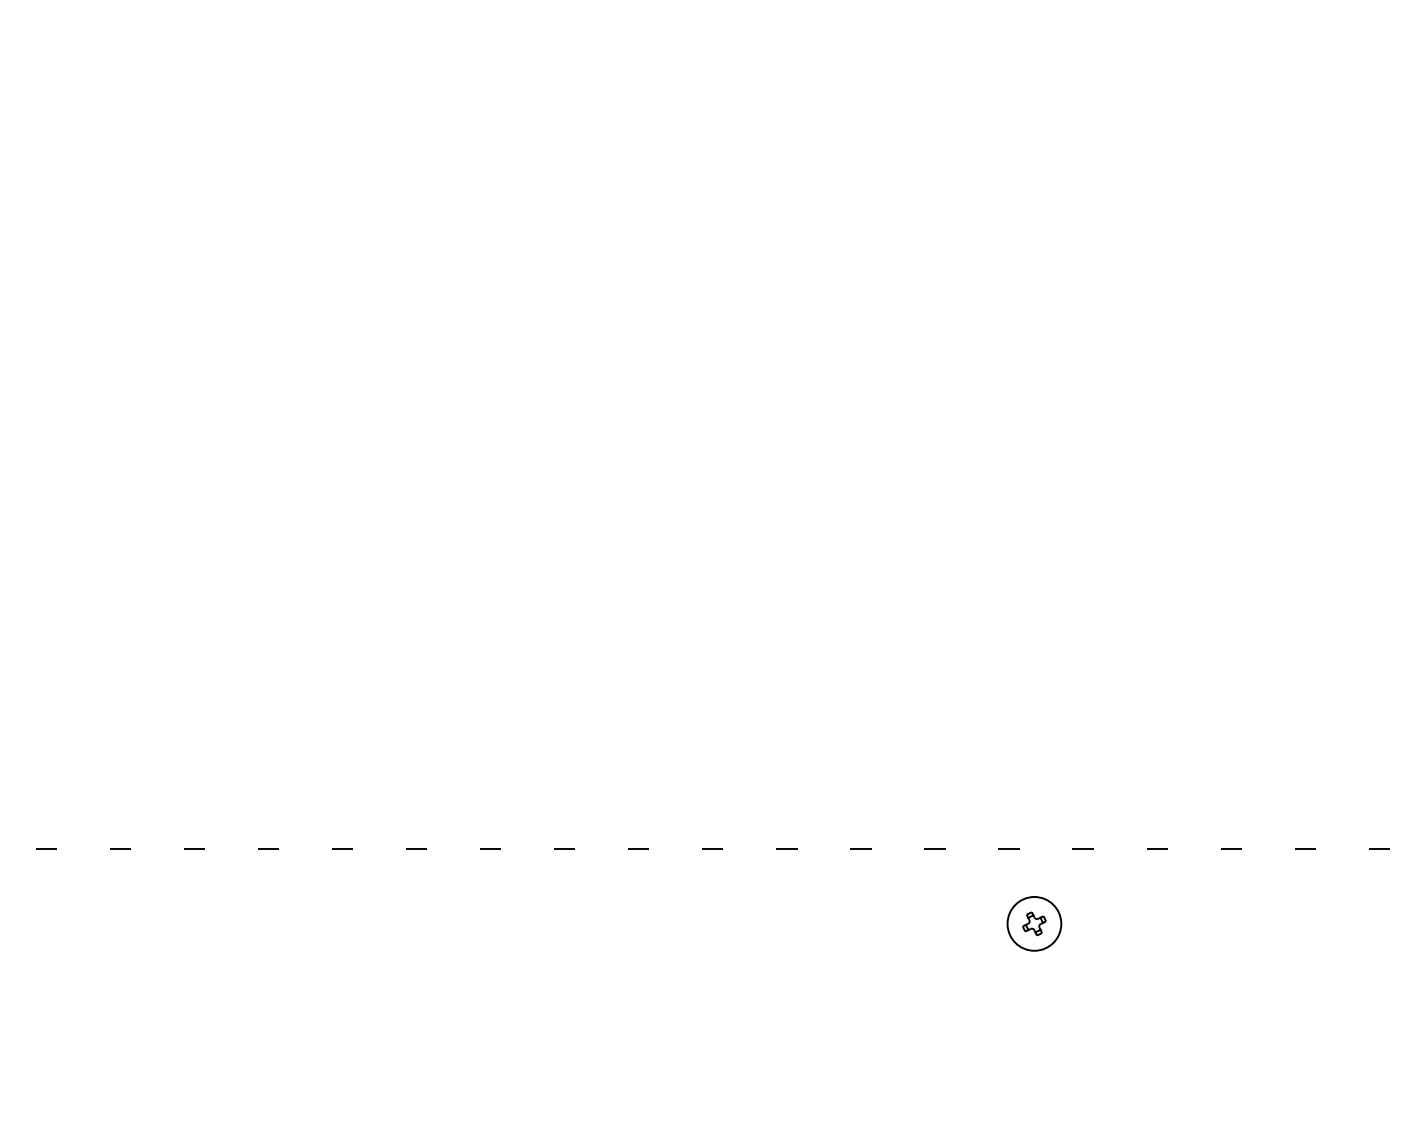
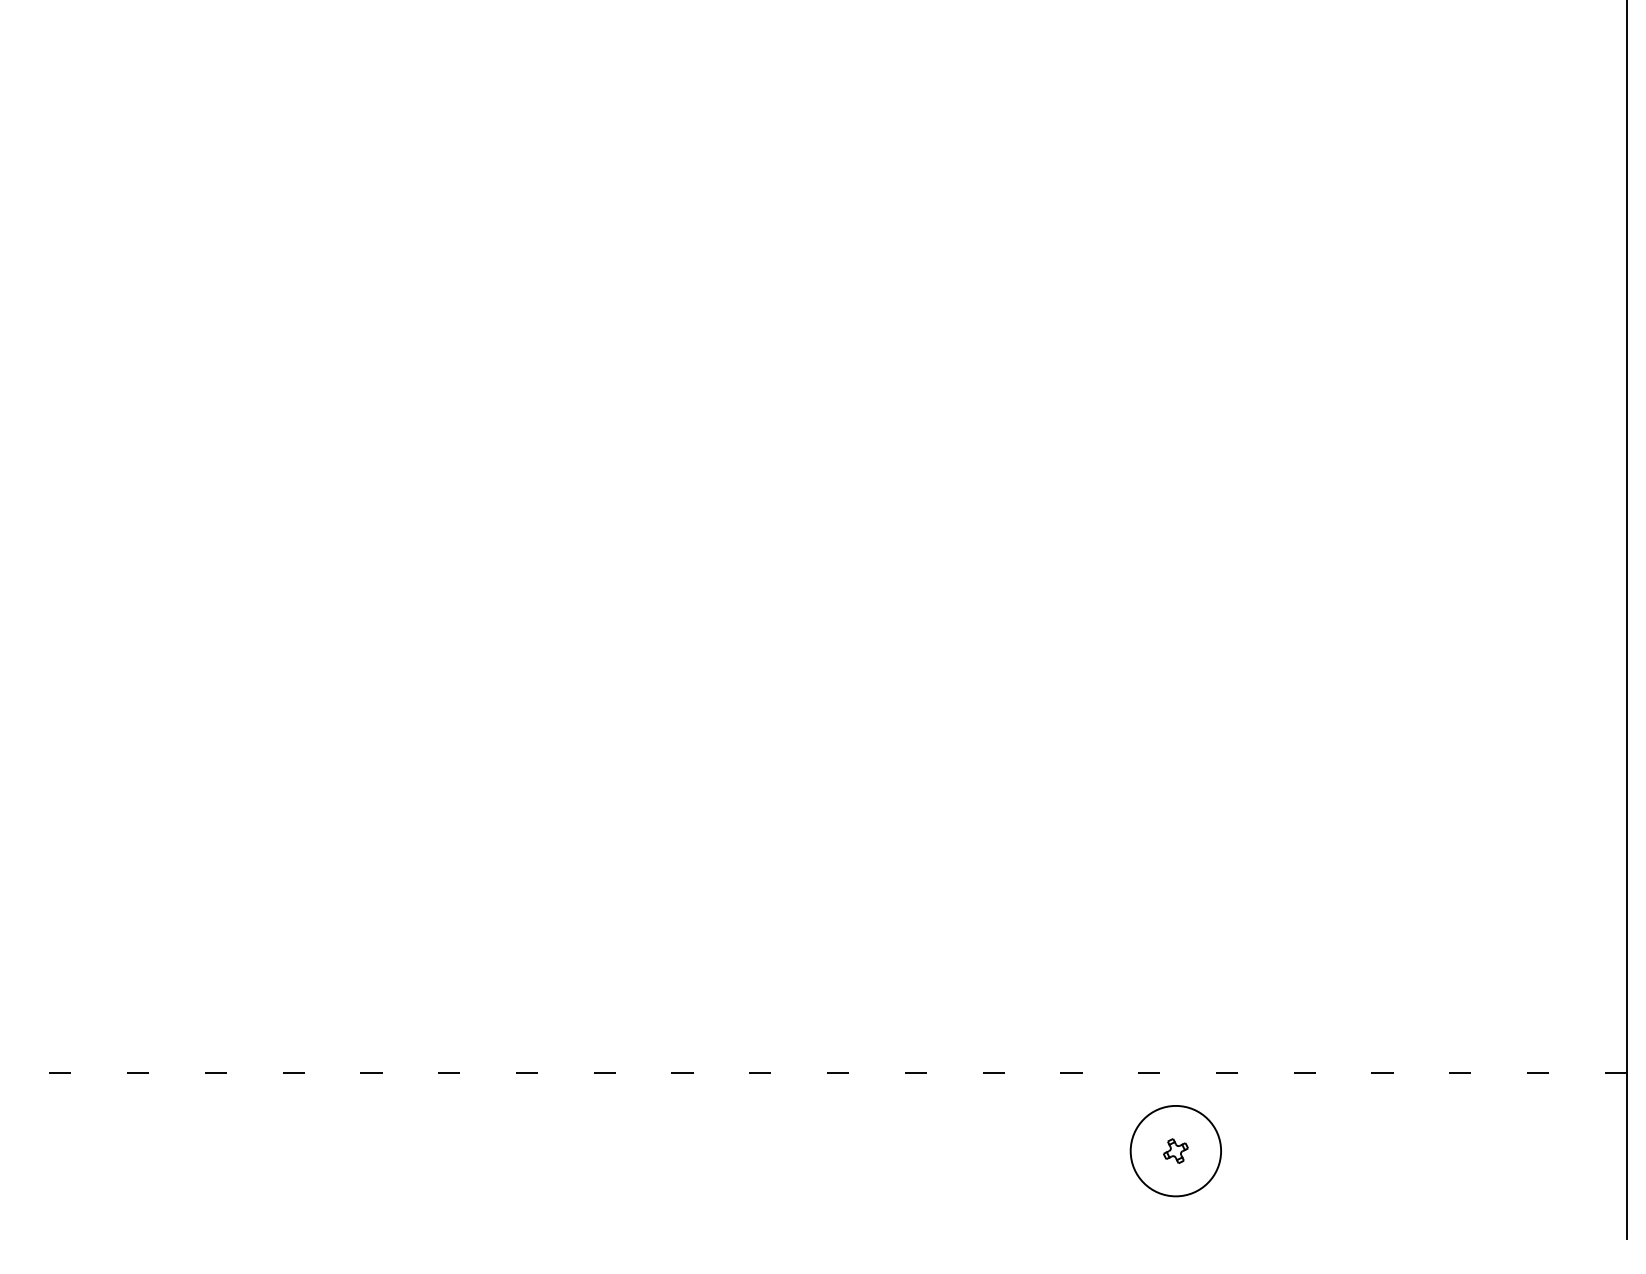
circle: (1034, 923) -> (1175, 1150), size x1.6

